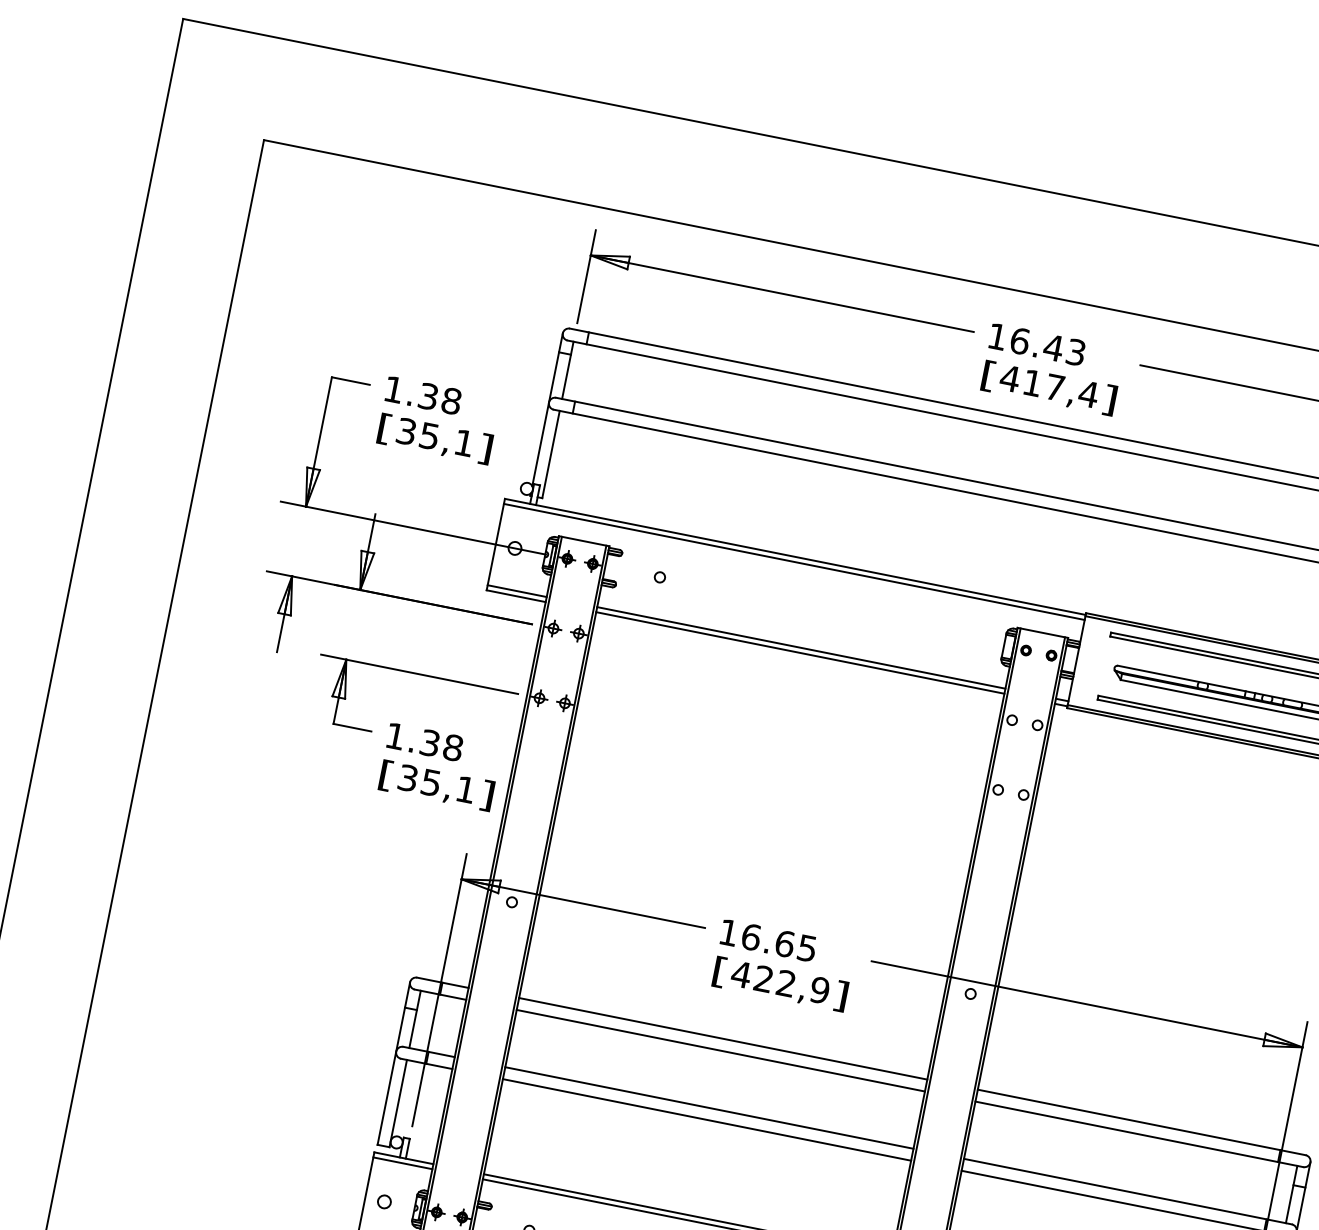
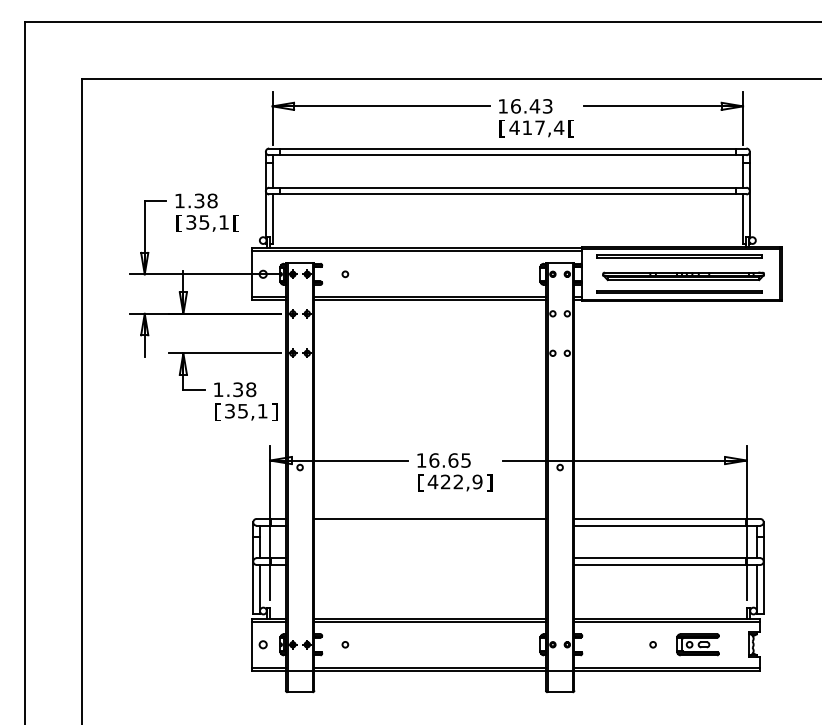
text: (1110, 399) -> (571, 128), ] -> [
text: (485, 449) -> (236, 223), ] -> [
line: (719, 1050) -> (429, 525), removed
line: (708, 1108) -> (429, 558), removed
line: (706, 1118) -> (429, 564), removed

